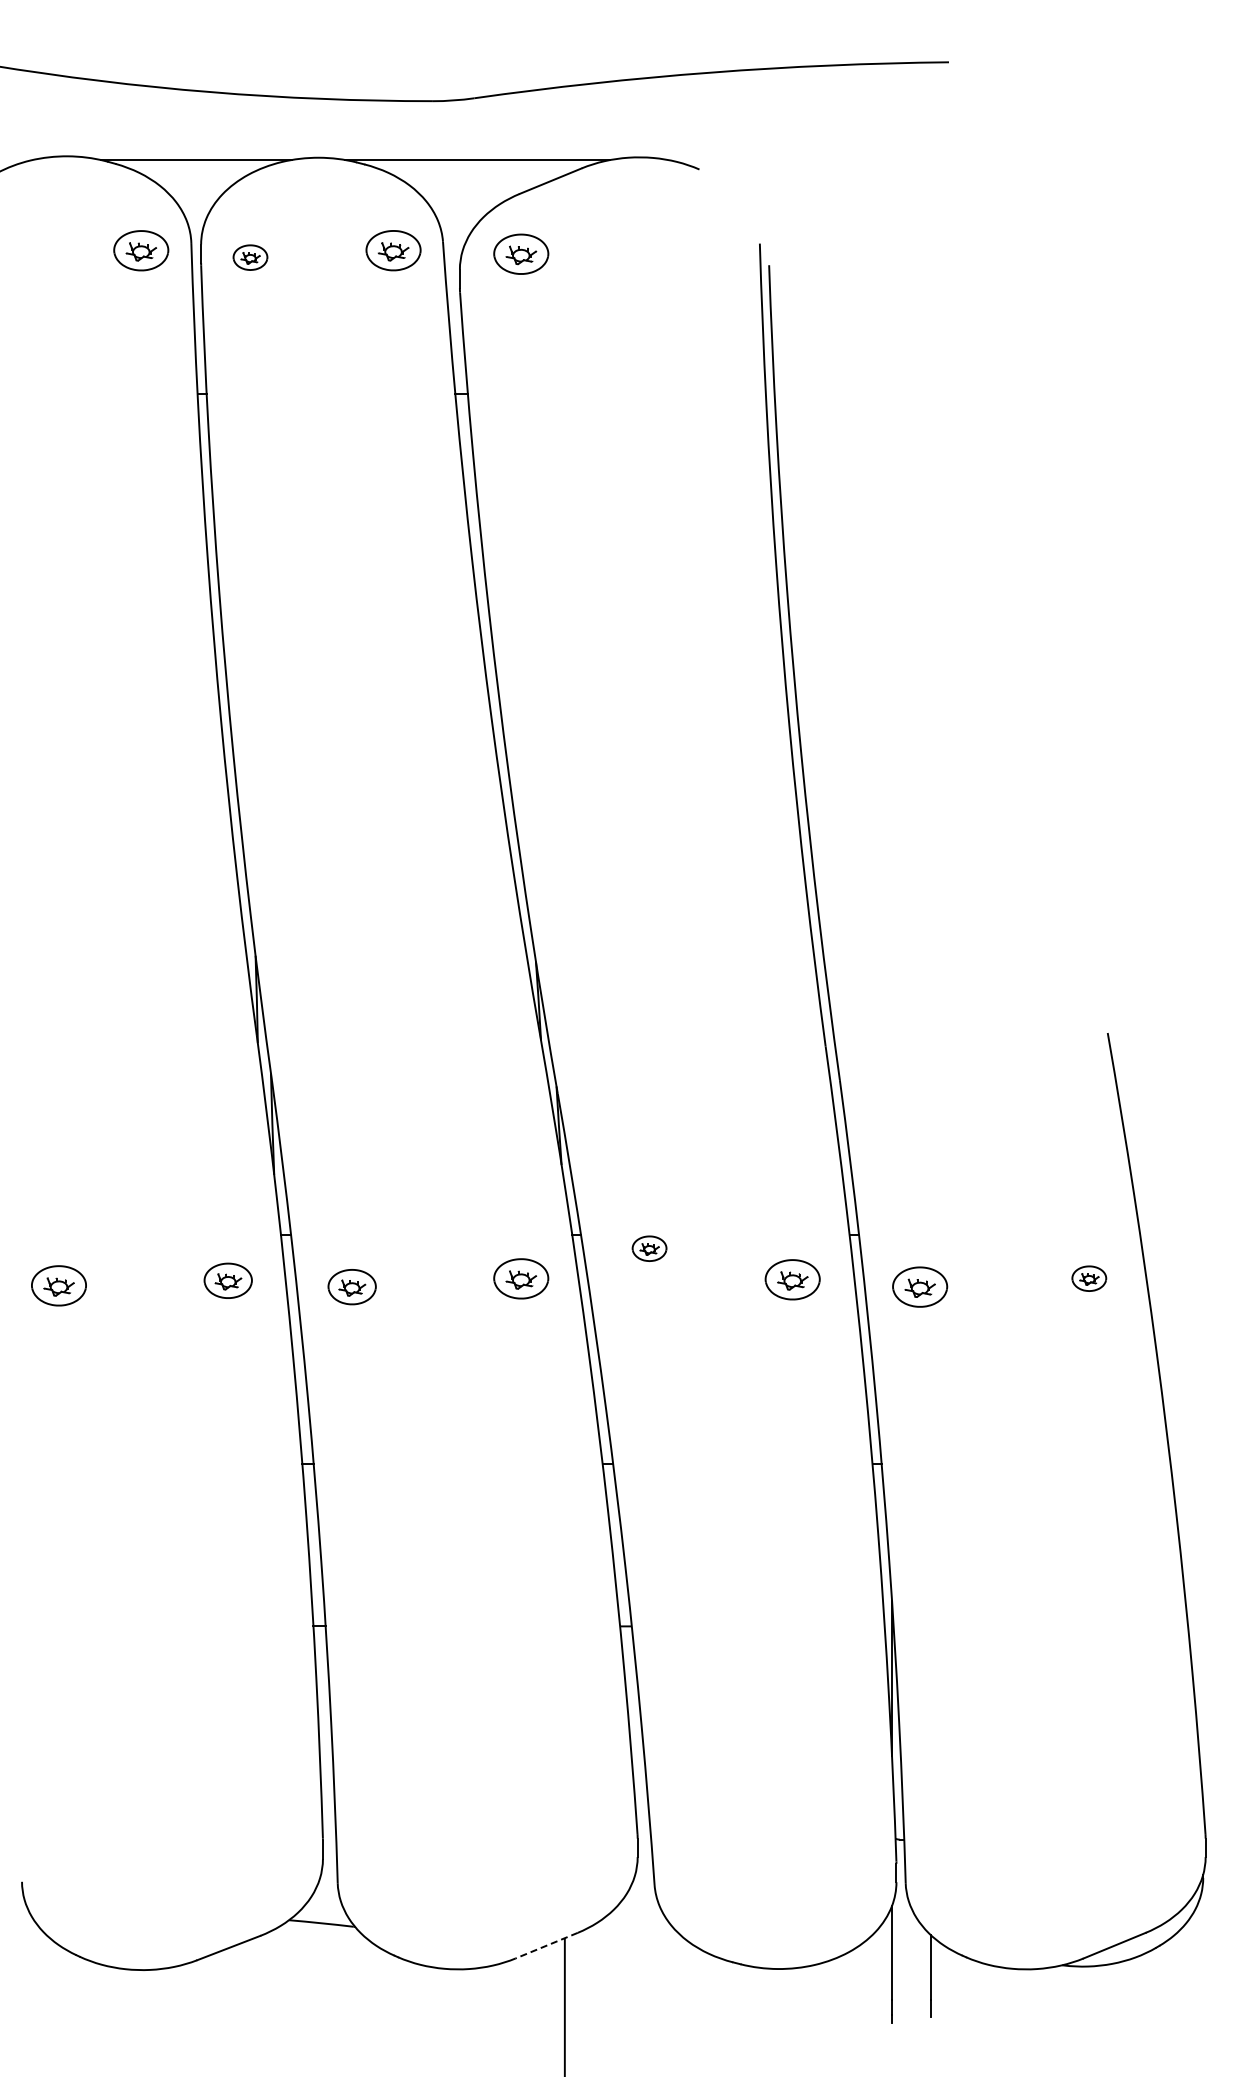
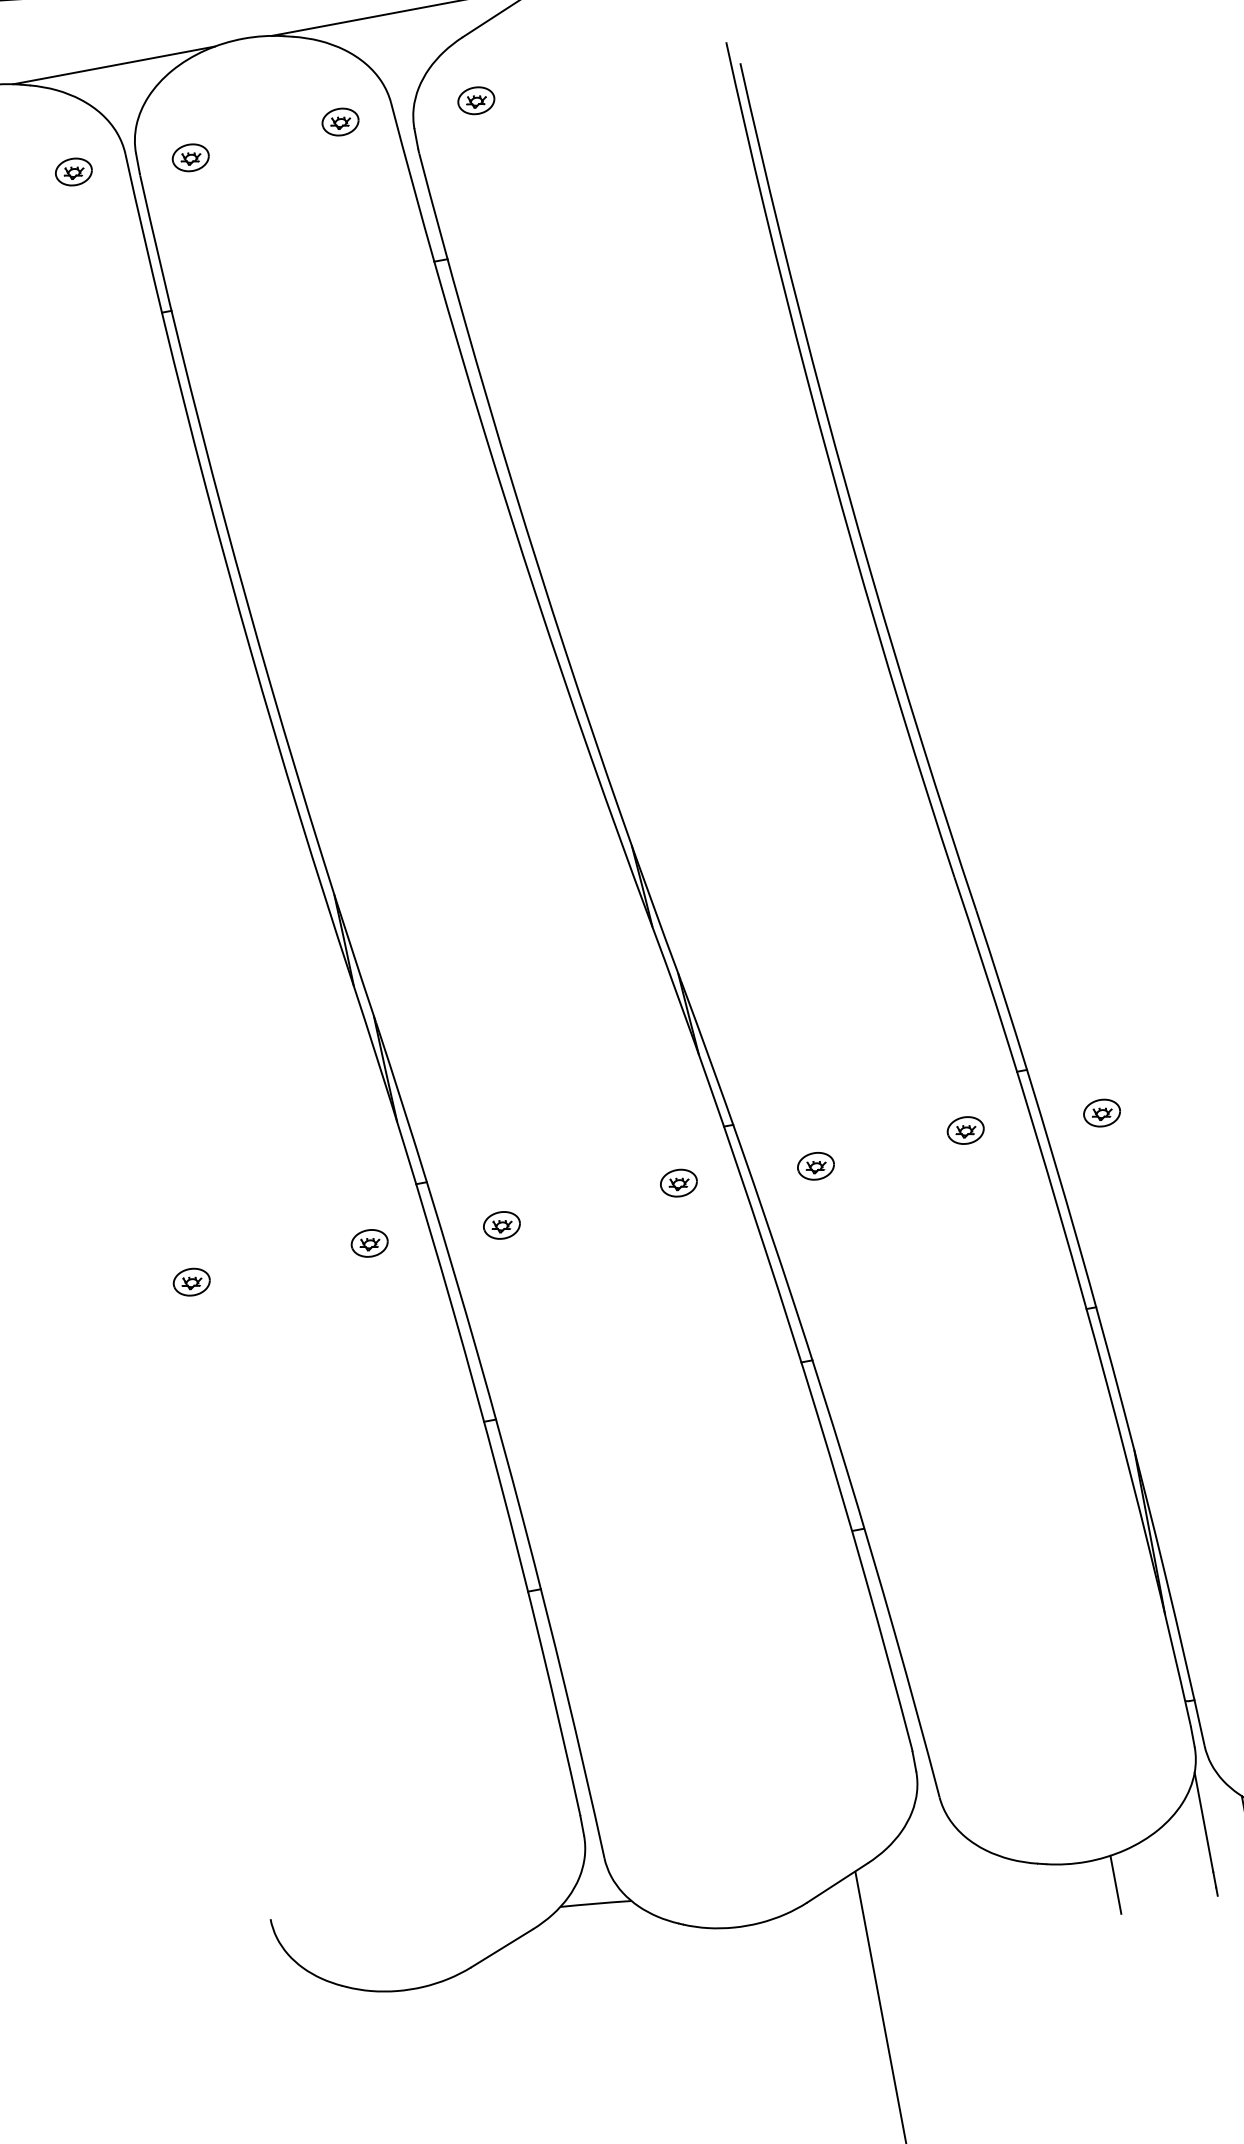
part: (140, 250) -> (73, 172), size x0.62
part: (393, 250) -> (340, 121), size x0.62
part: (521, 254) -> (476, 100), size x0.62
part: (649, 1248) -> (815, 1166), moved
part: (521, 1278) -> (679, 1182), size x0.62
part: (792, 1279) -> (965, 1130), size x0.62
part: (228, 1280) -> (369, 1242), size x0.71
part: (58, 1285) -> (191, 1281), size x0.62
part: (352, 1286) -> (502, 1224), size x0.71
part: (920, 1286) -> (1102, 1112), size x0.62
line: (546, 1945) -> (837, 1882), dashed -> solid
line: (800, 1994) -> (1115, 1884), added

